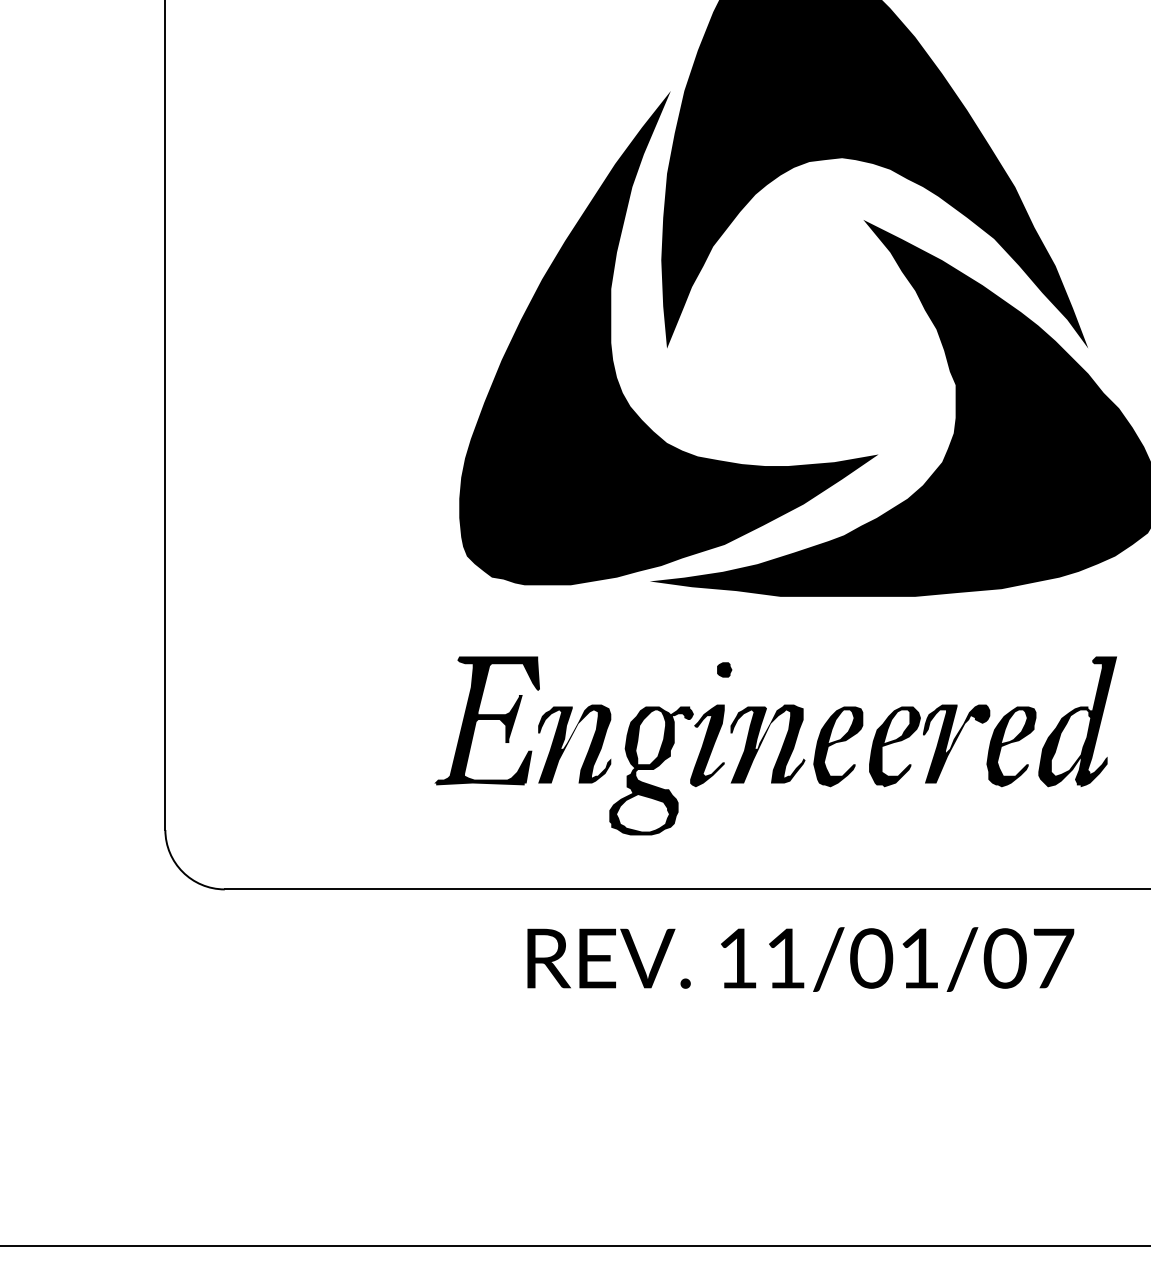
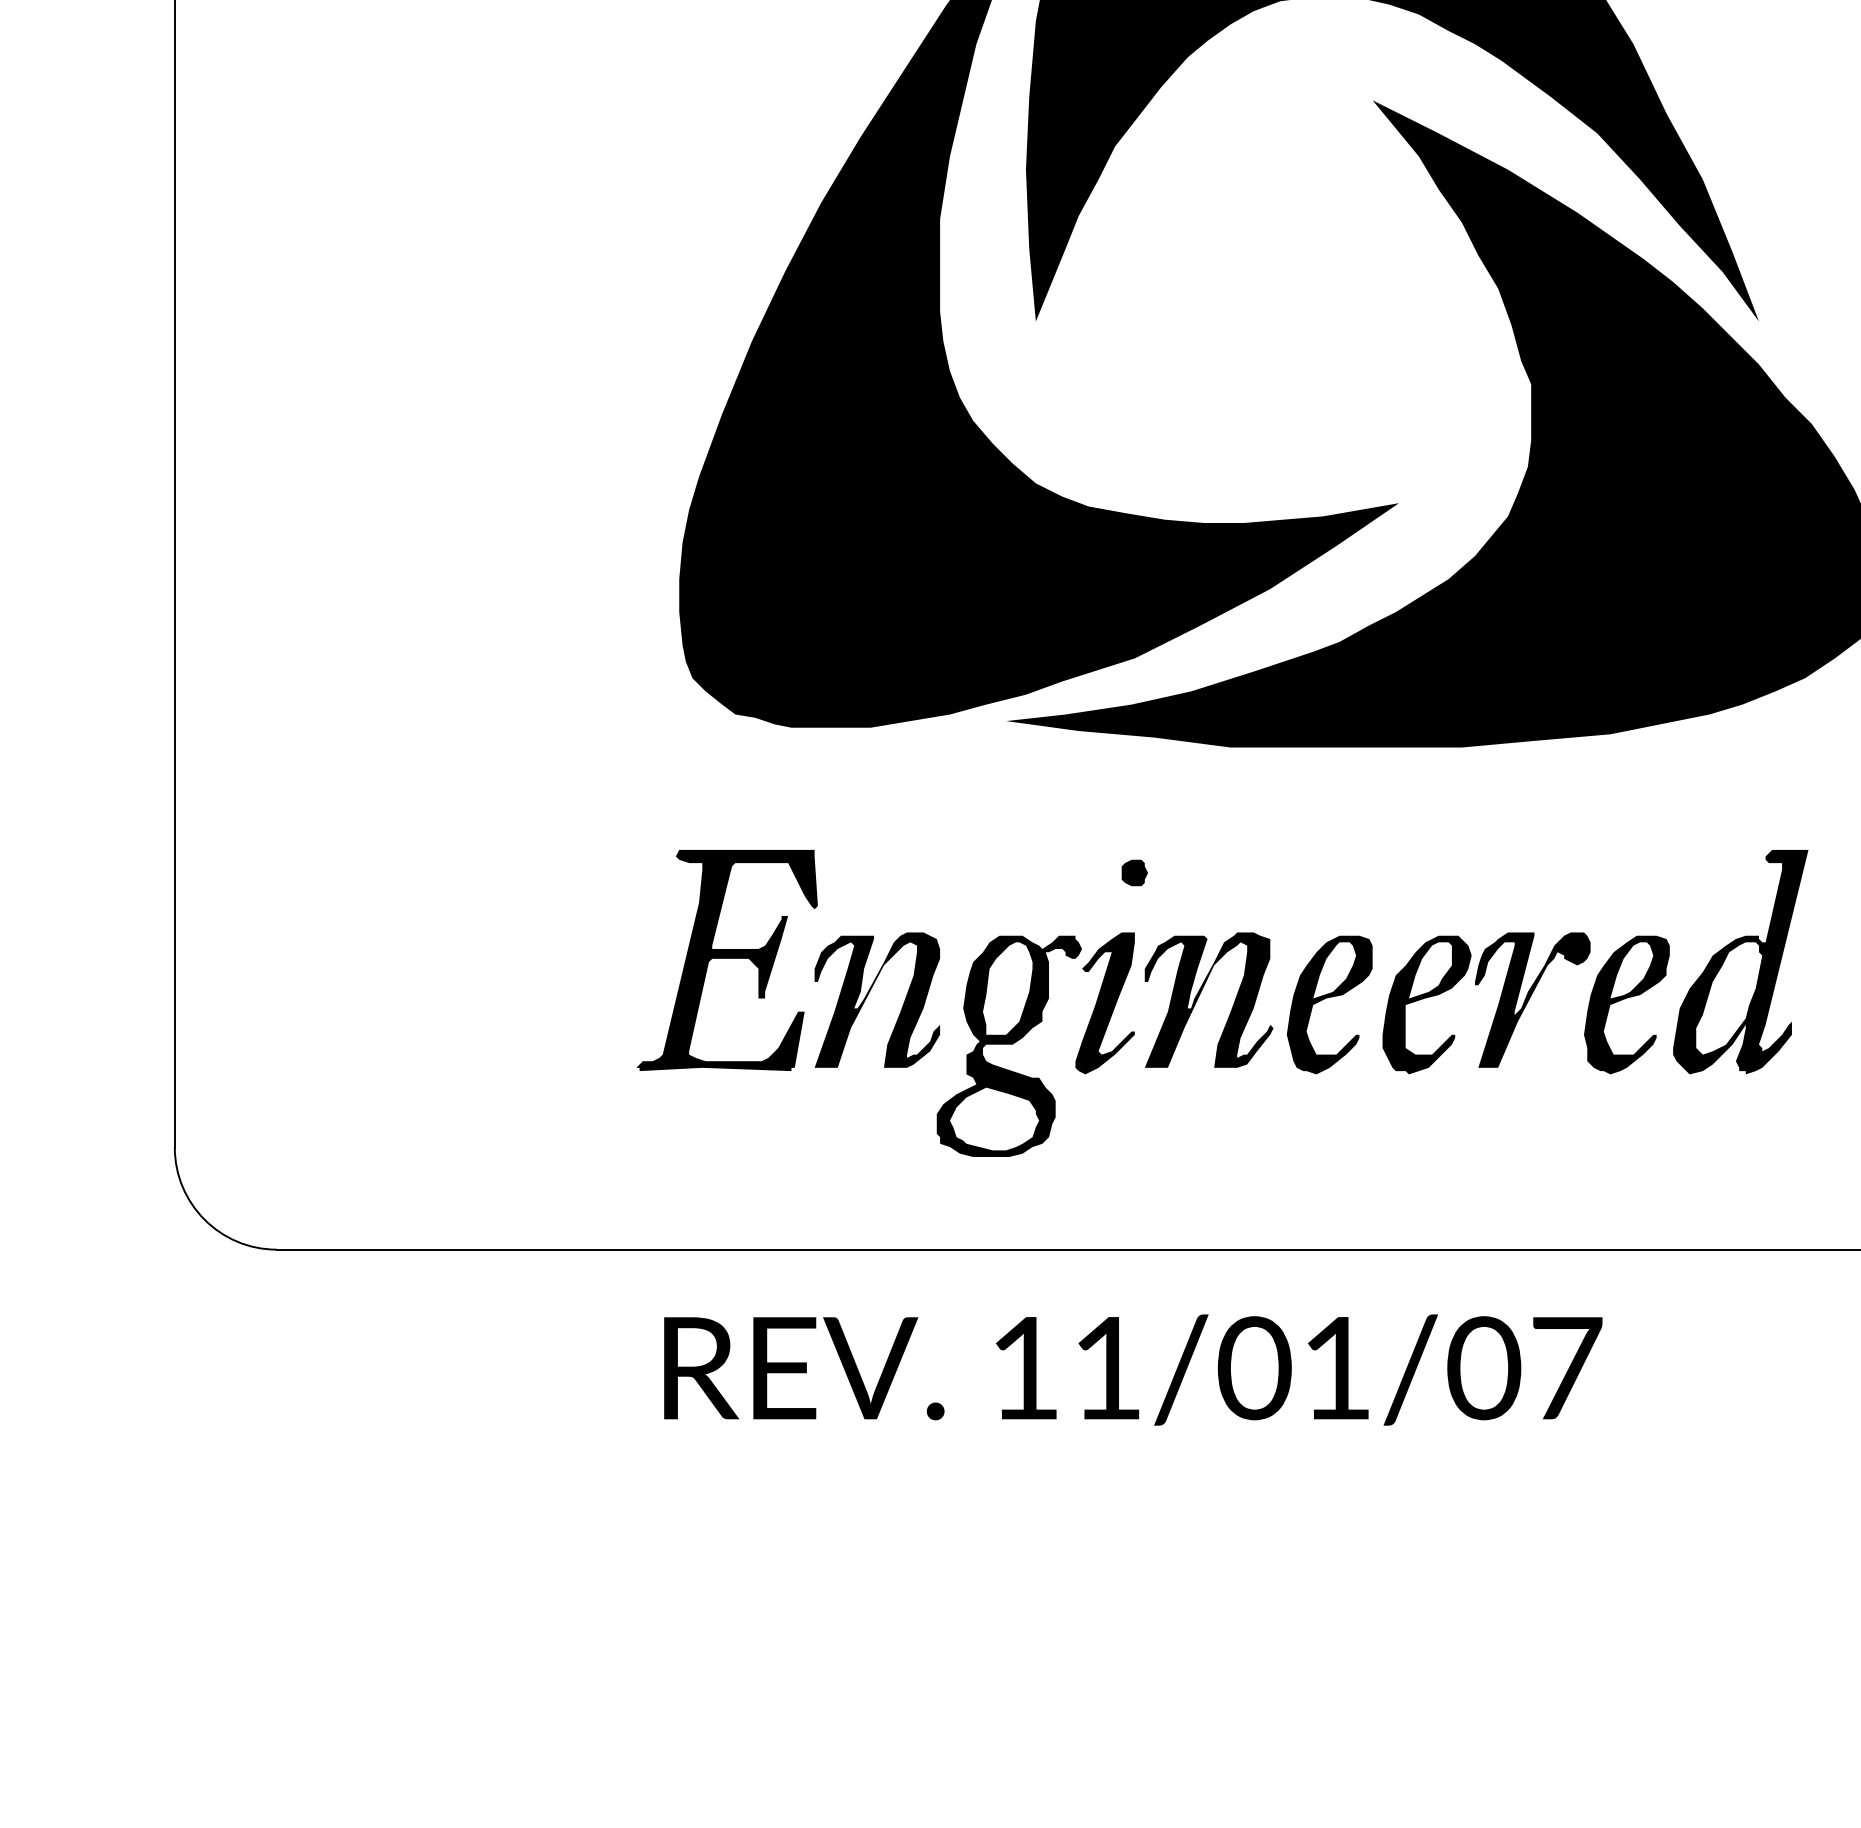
text: (800, 959) -> (1132, 1369), moved

